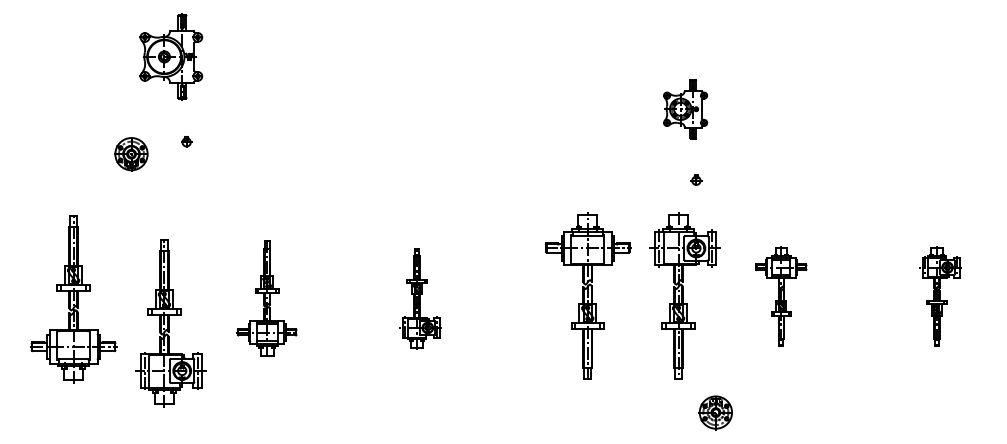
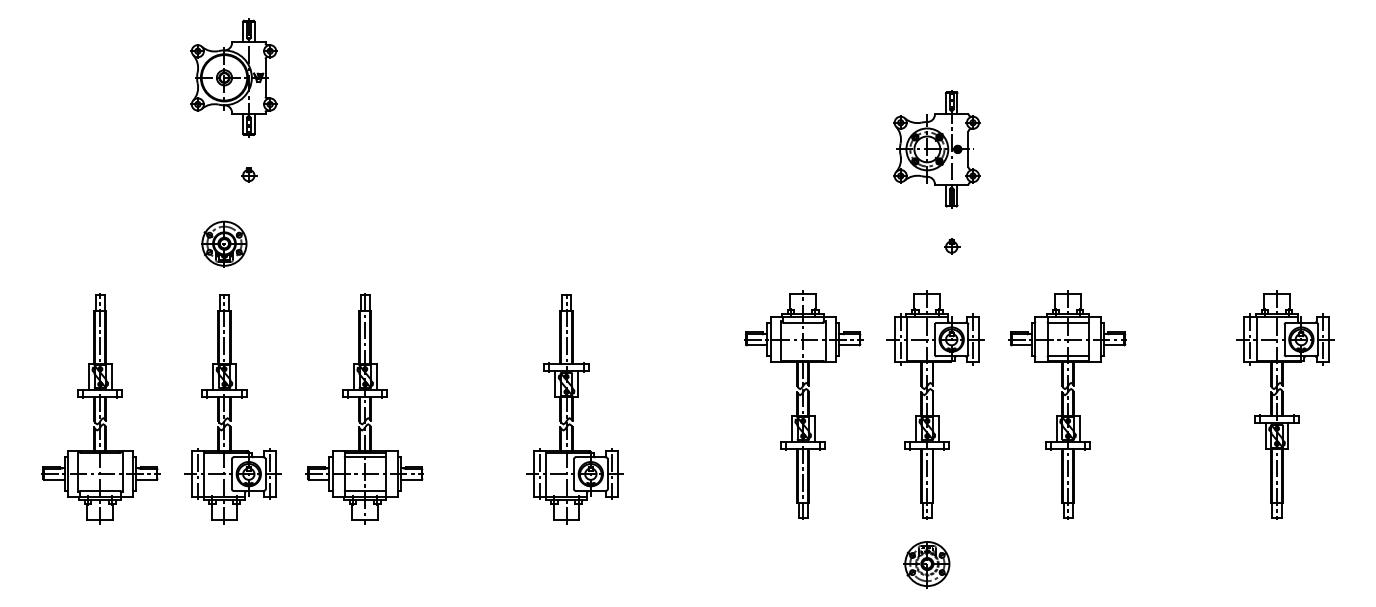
part: (685, 109) -> (936, 149), size x1.43
part: (187, 141) -> (249, 174), moved
part: (131, 153) -> (224, 243), moved
part: (781, 295) -> (1067, 404), size x1.67
part: (940, 295) -> (1285, 404), size x1.67
part: (266, 298) -> (364, 408), size x1.43
part: (420, 299) -> (574, 409), size x1.67
part: (170, 323) -> (232, 409), moved
part: (715, 412) -> (926, 564), moved

